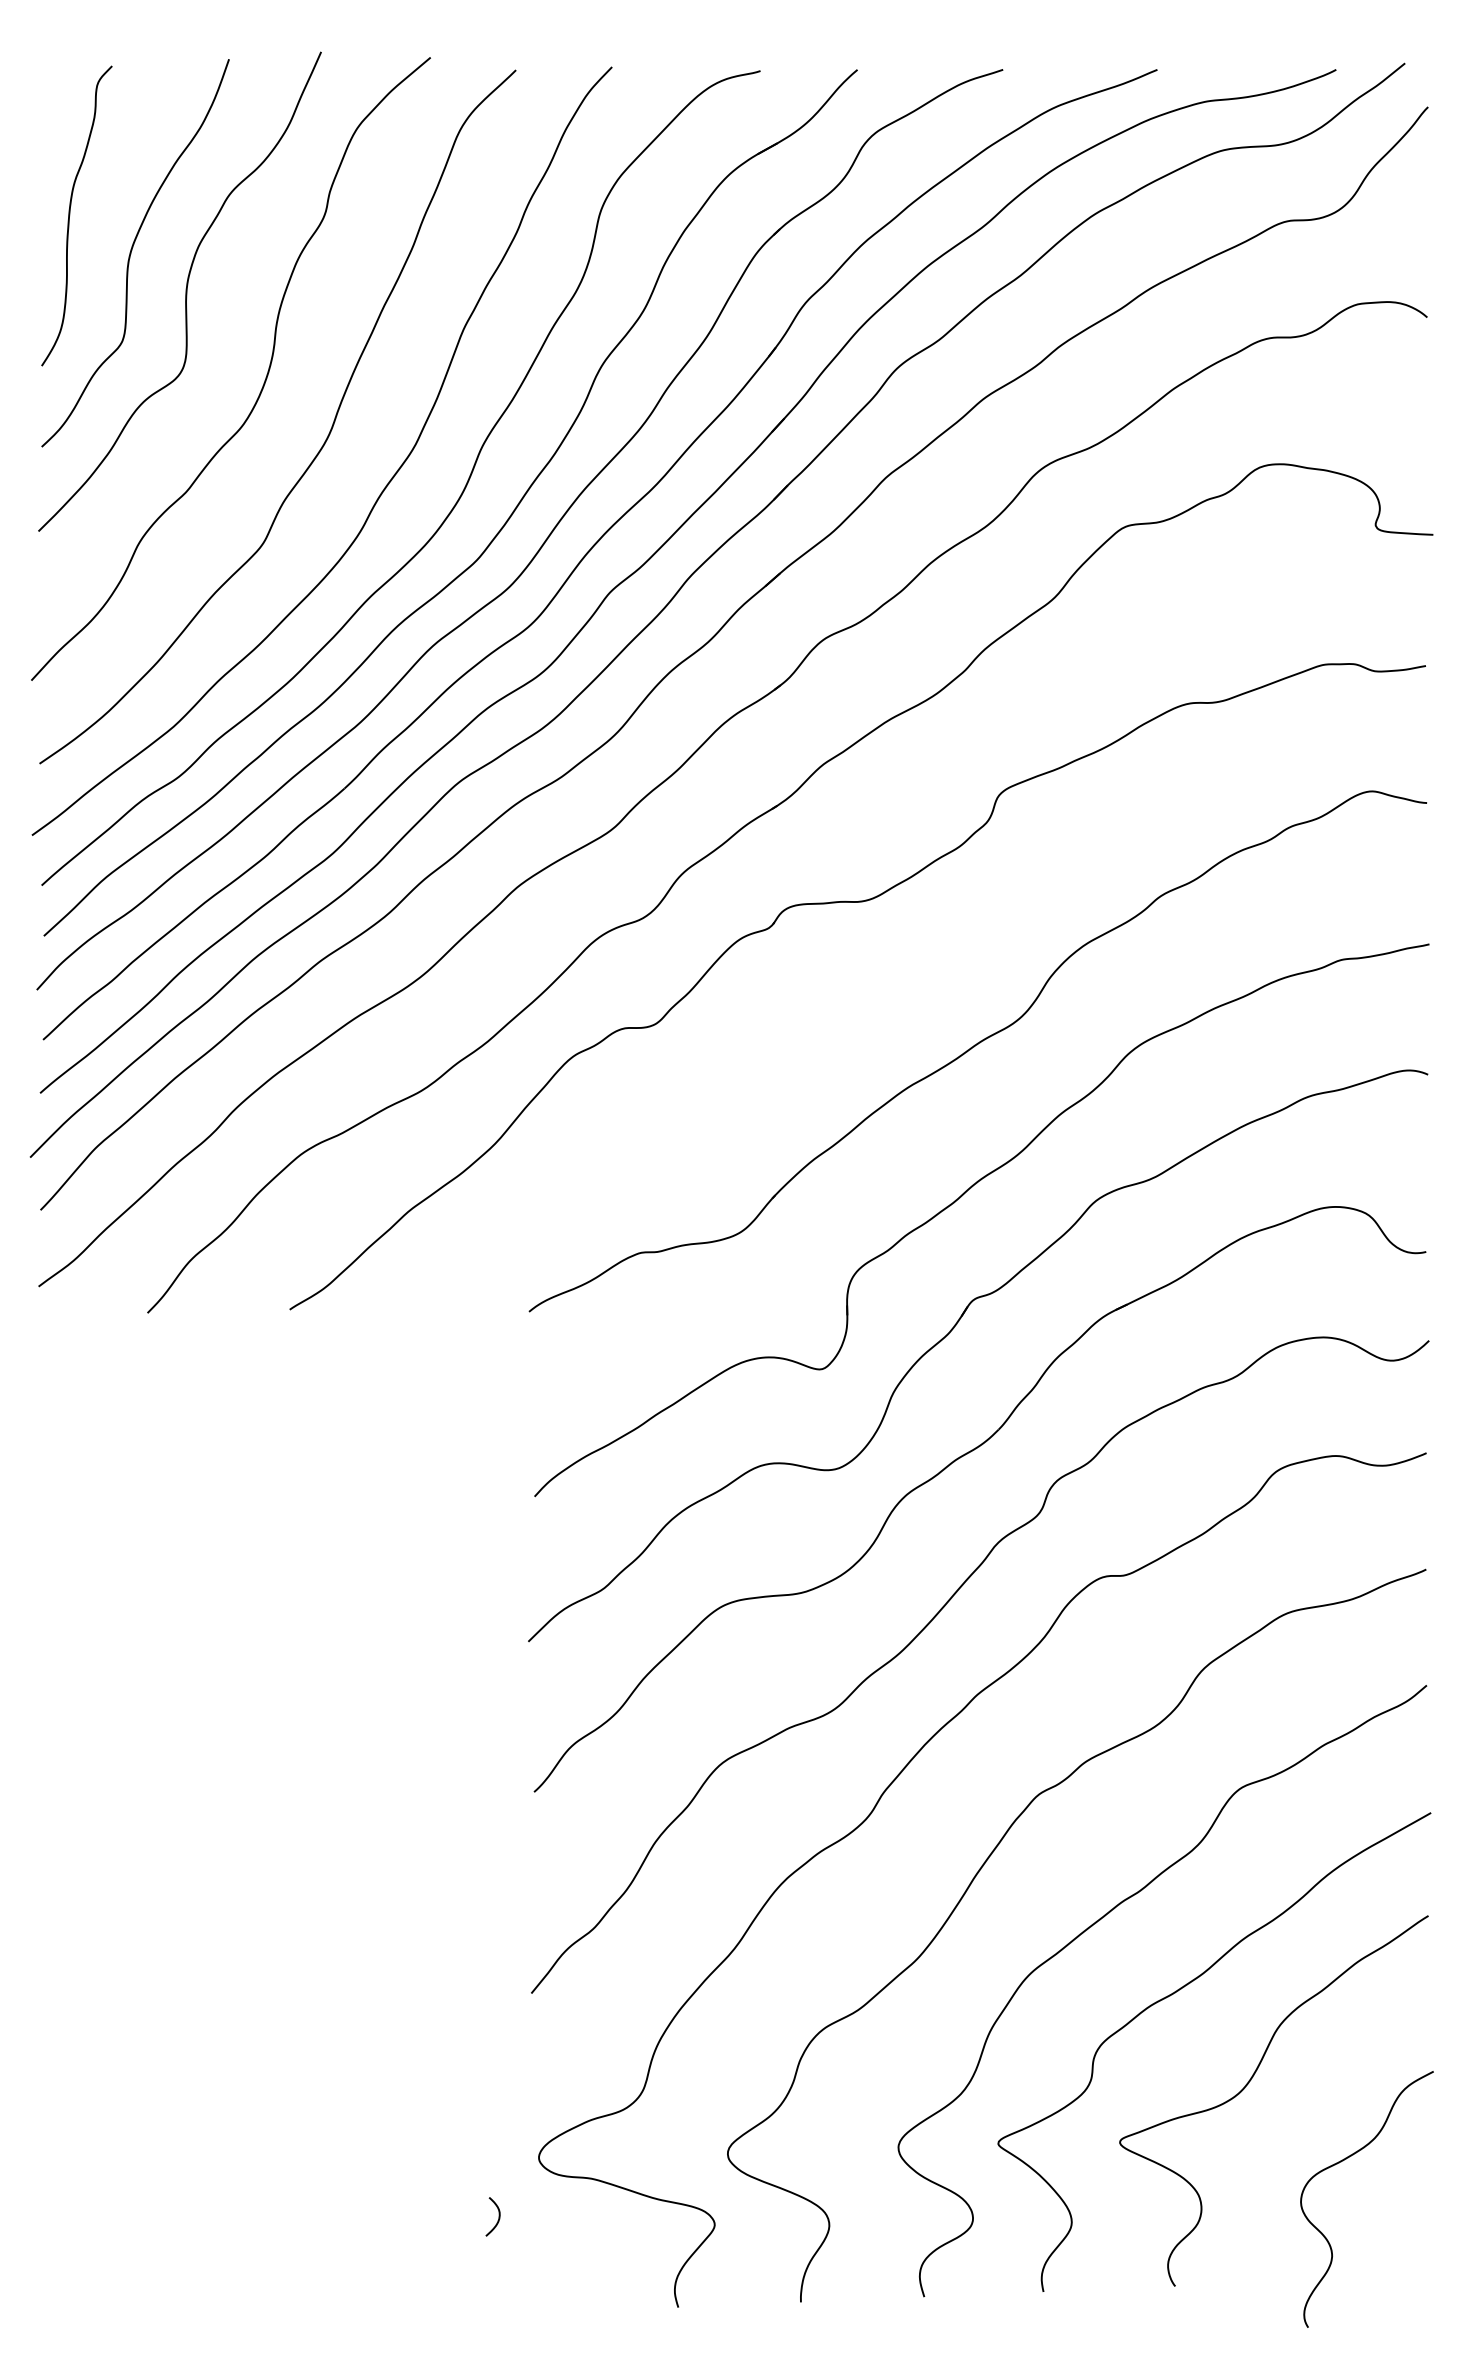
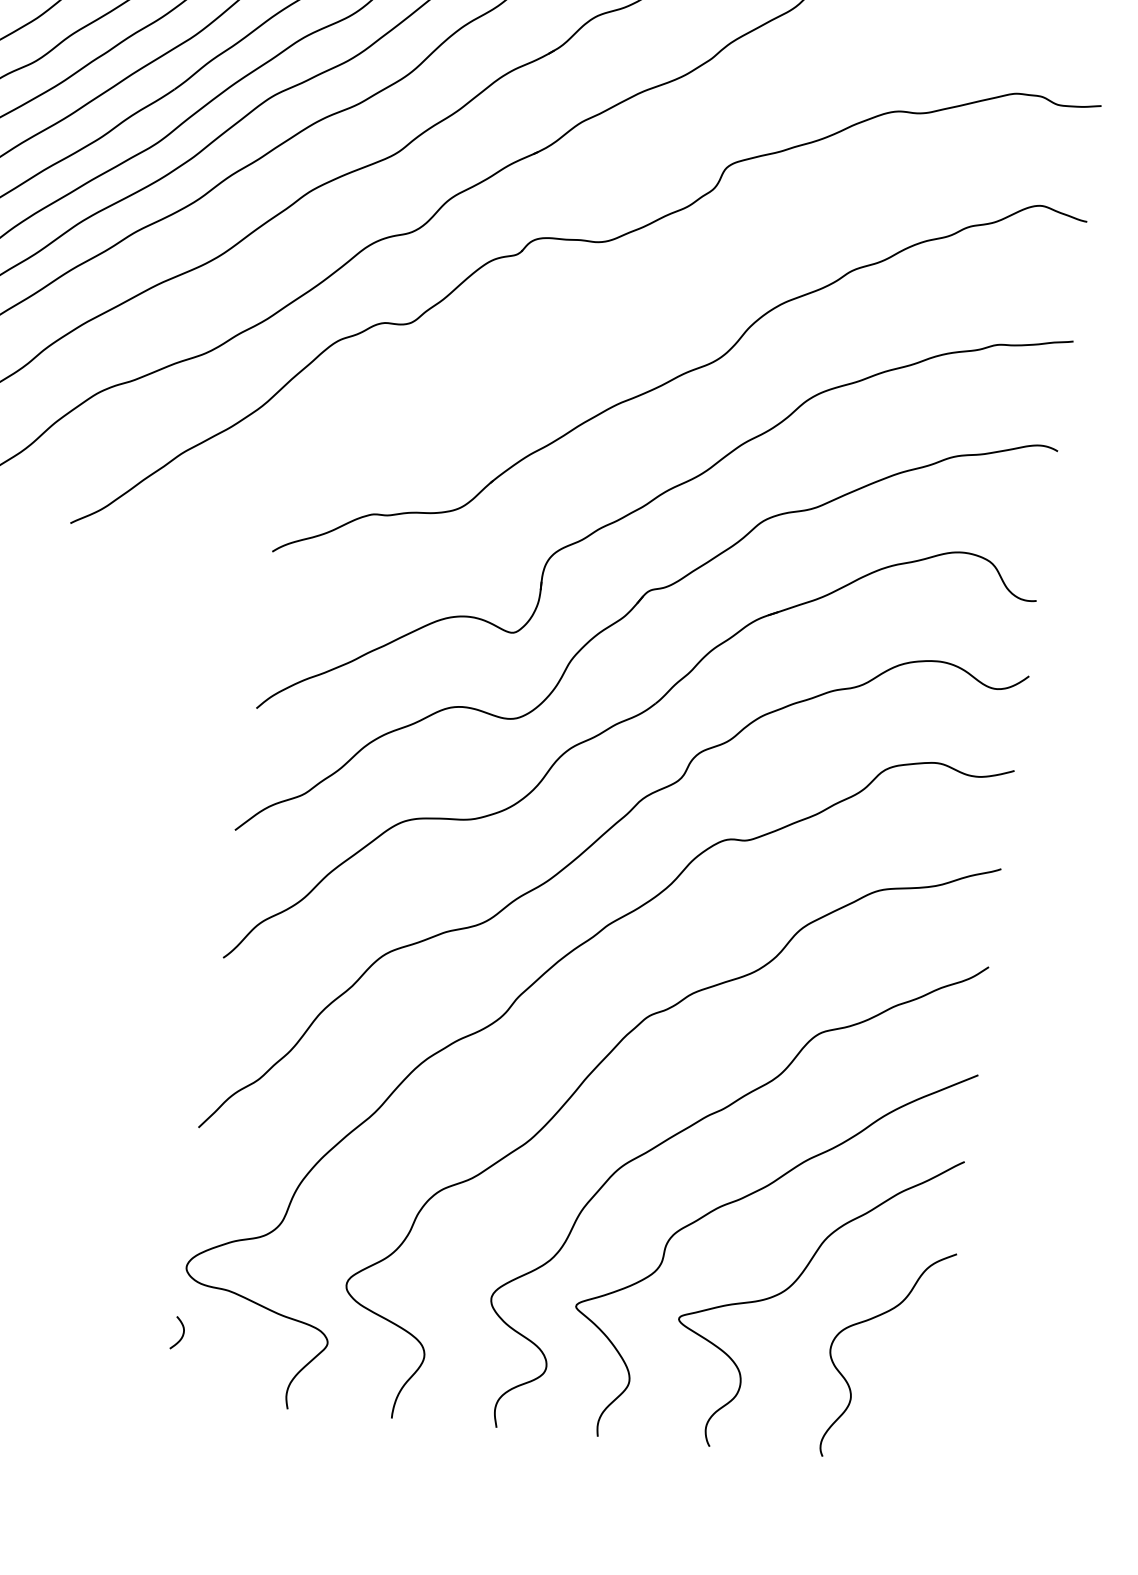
curve: (1343, 2161) -> (870, 1320), moved
curve: (498, 2216) -> (182, 1333), moved

